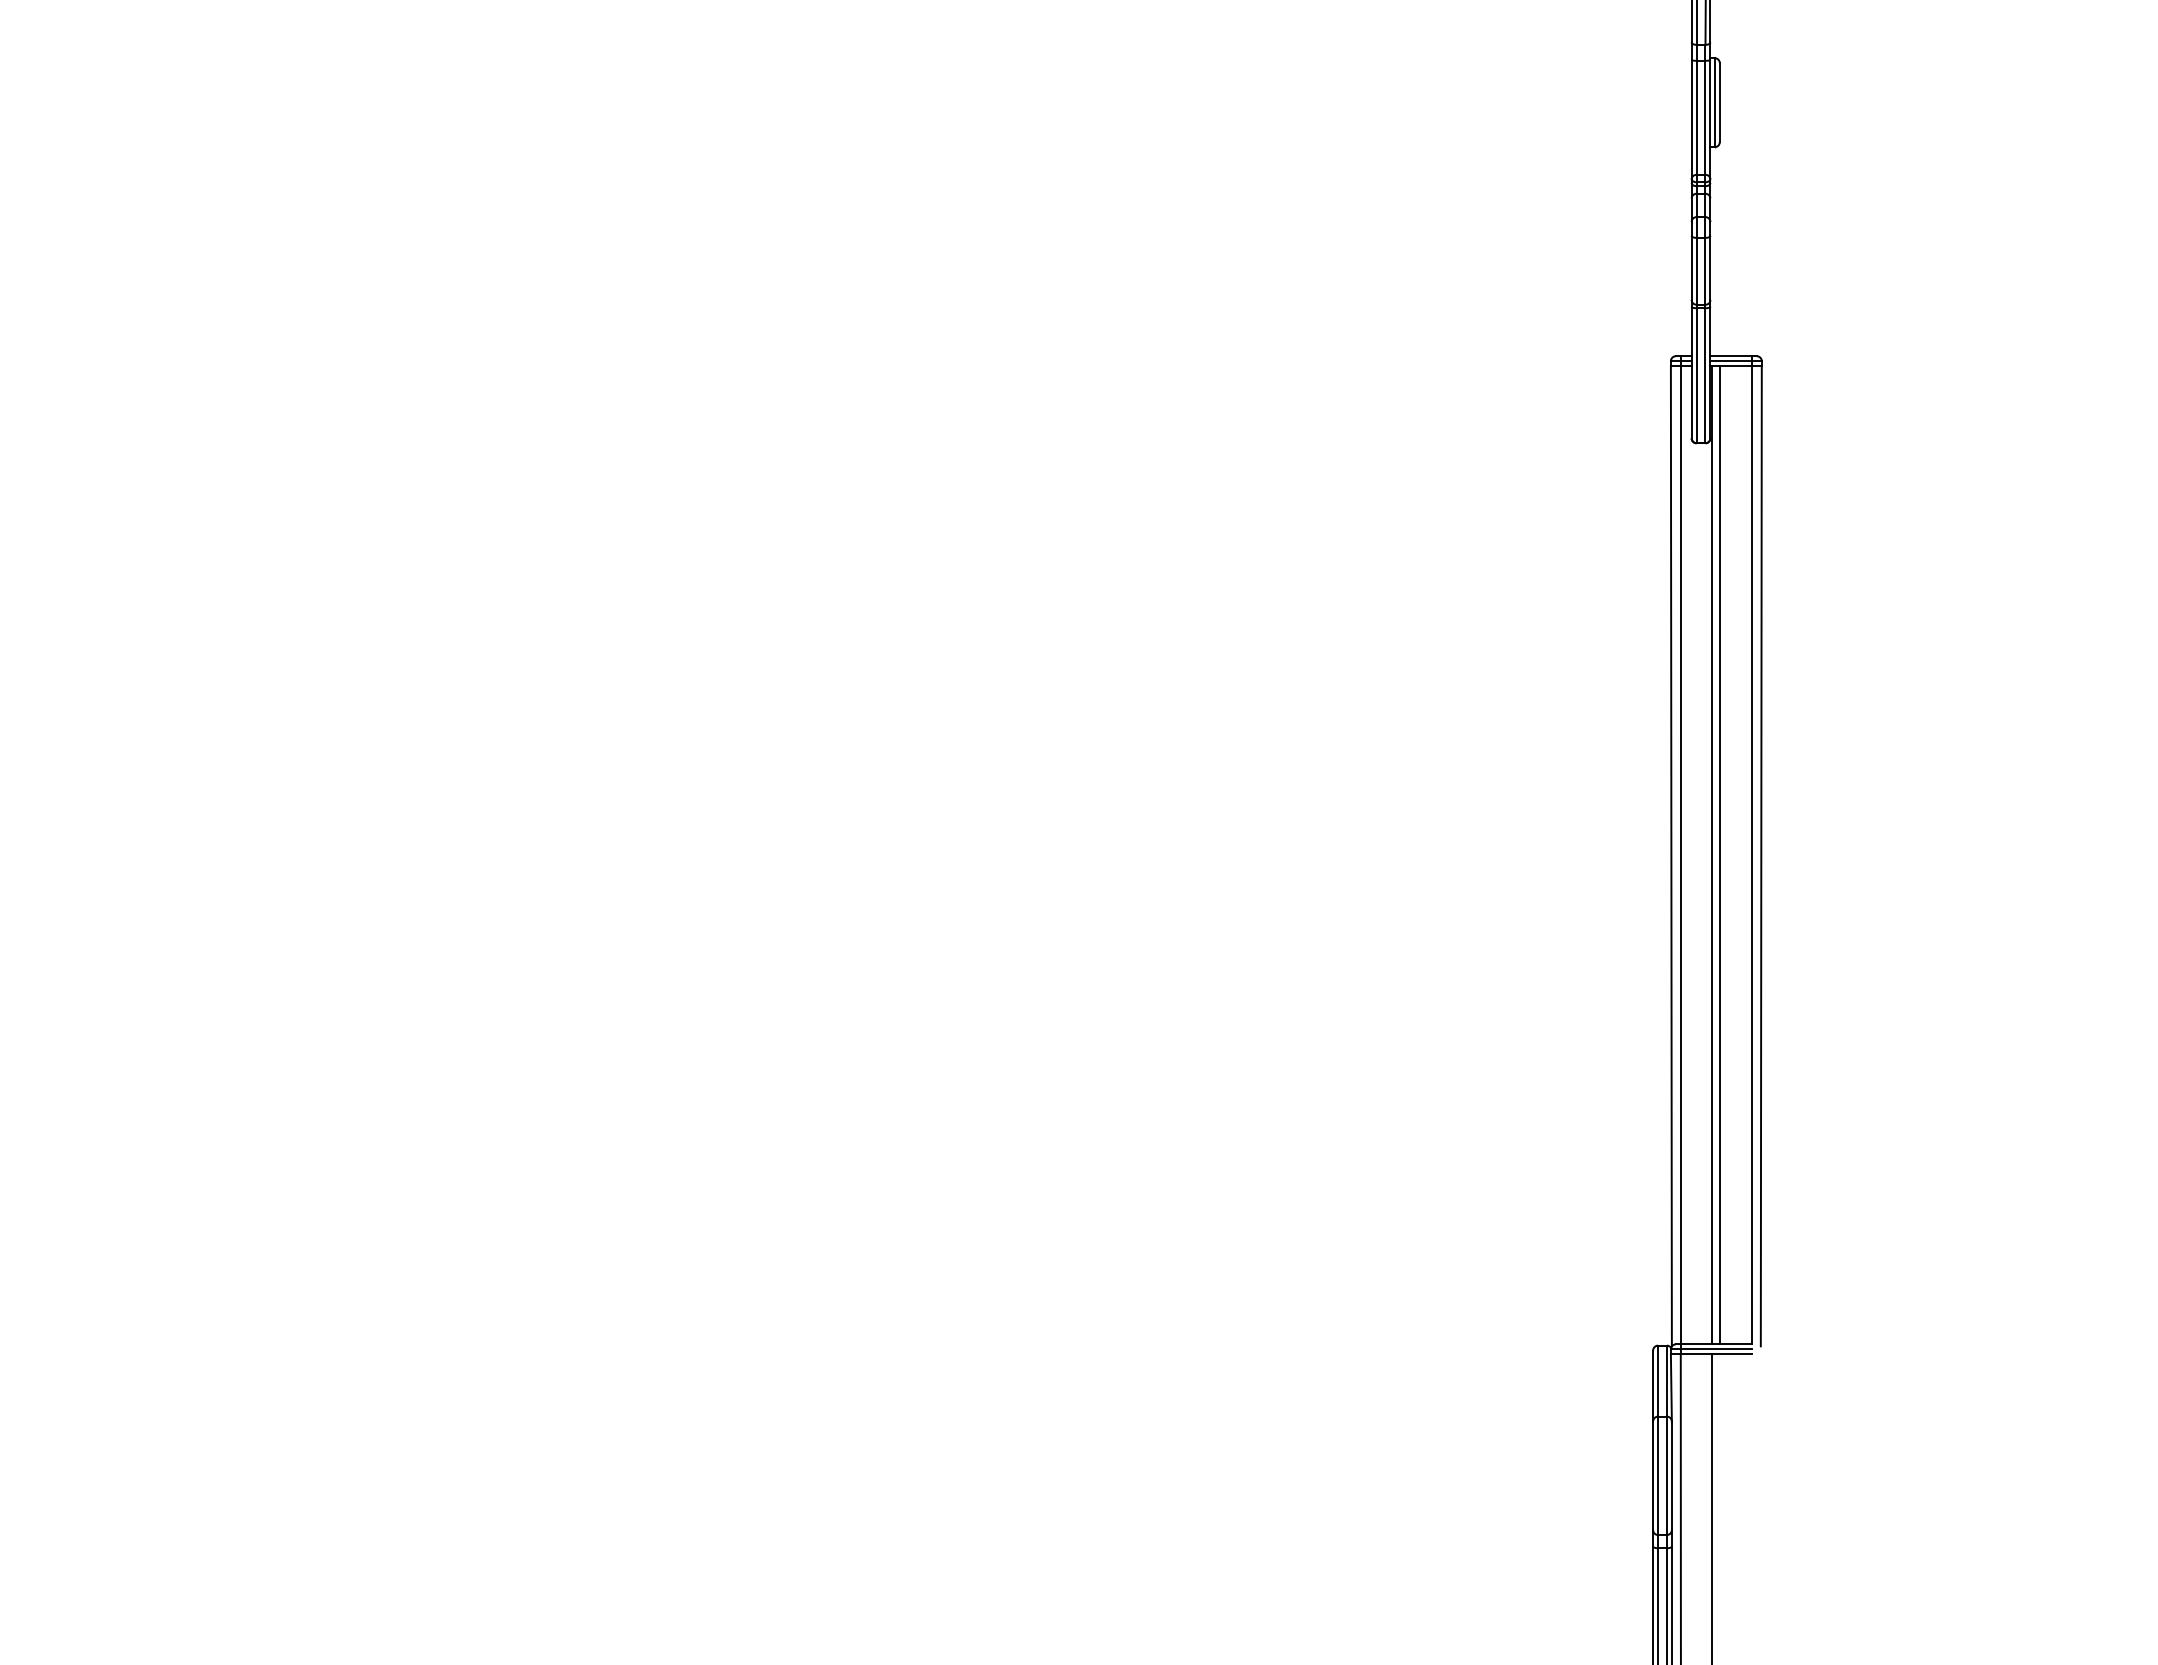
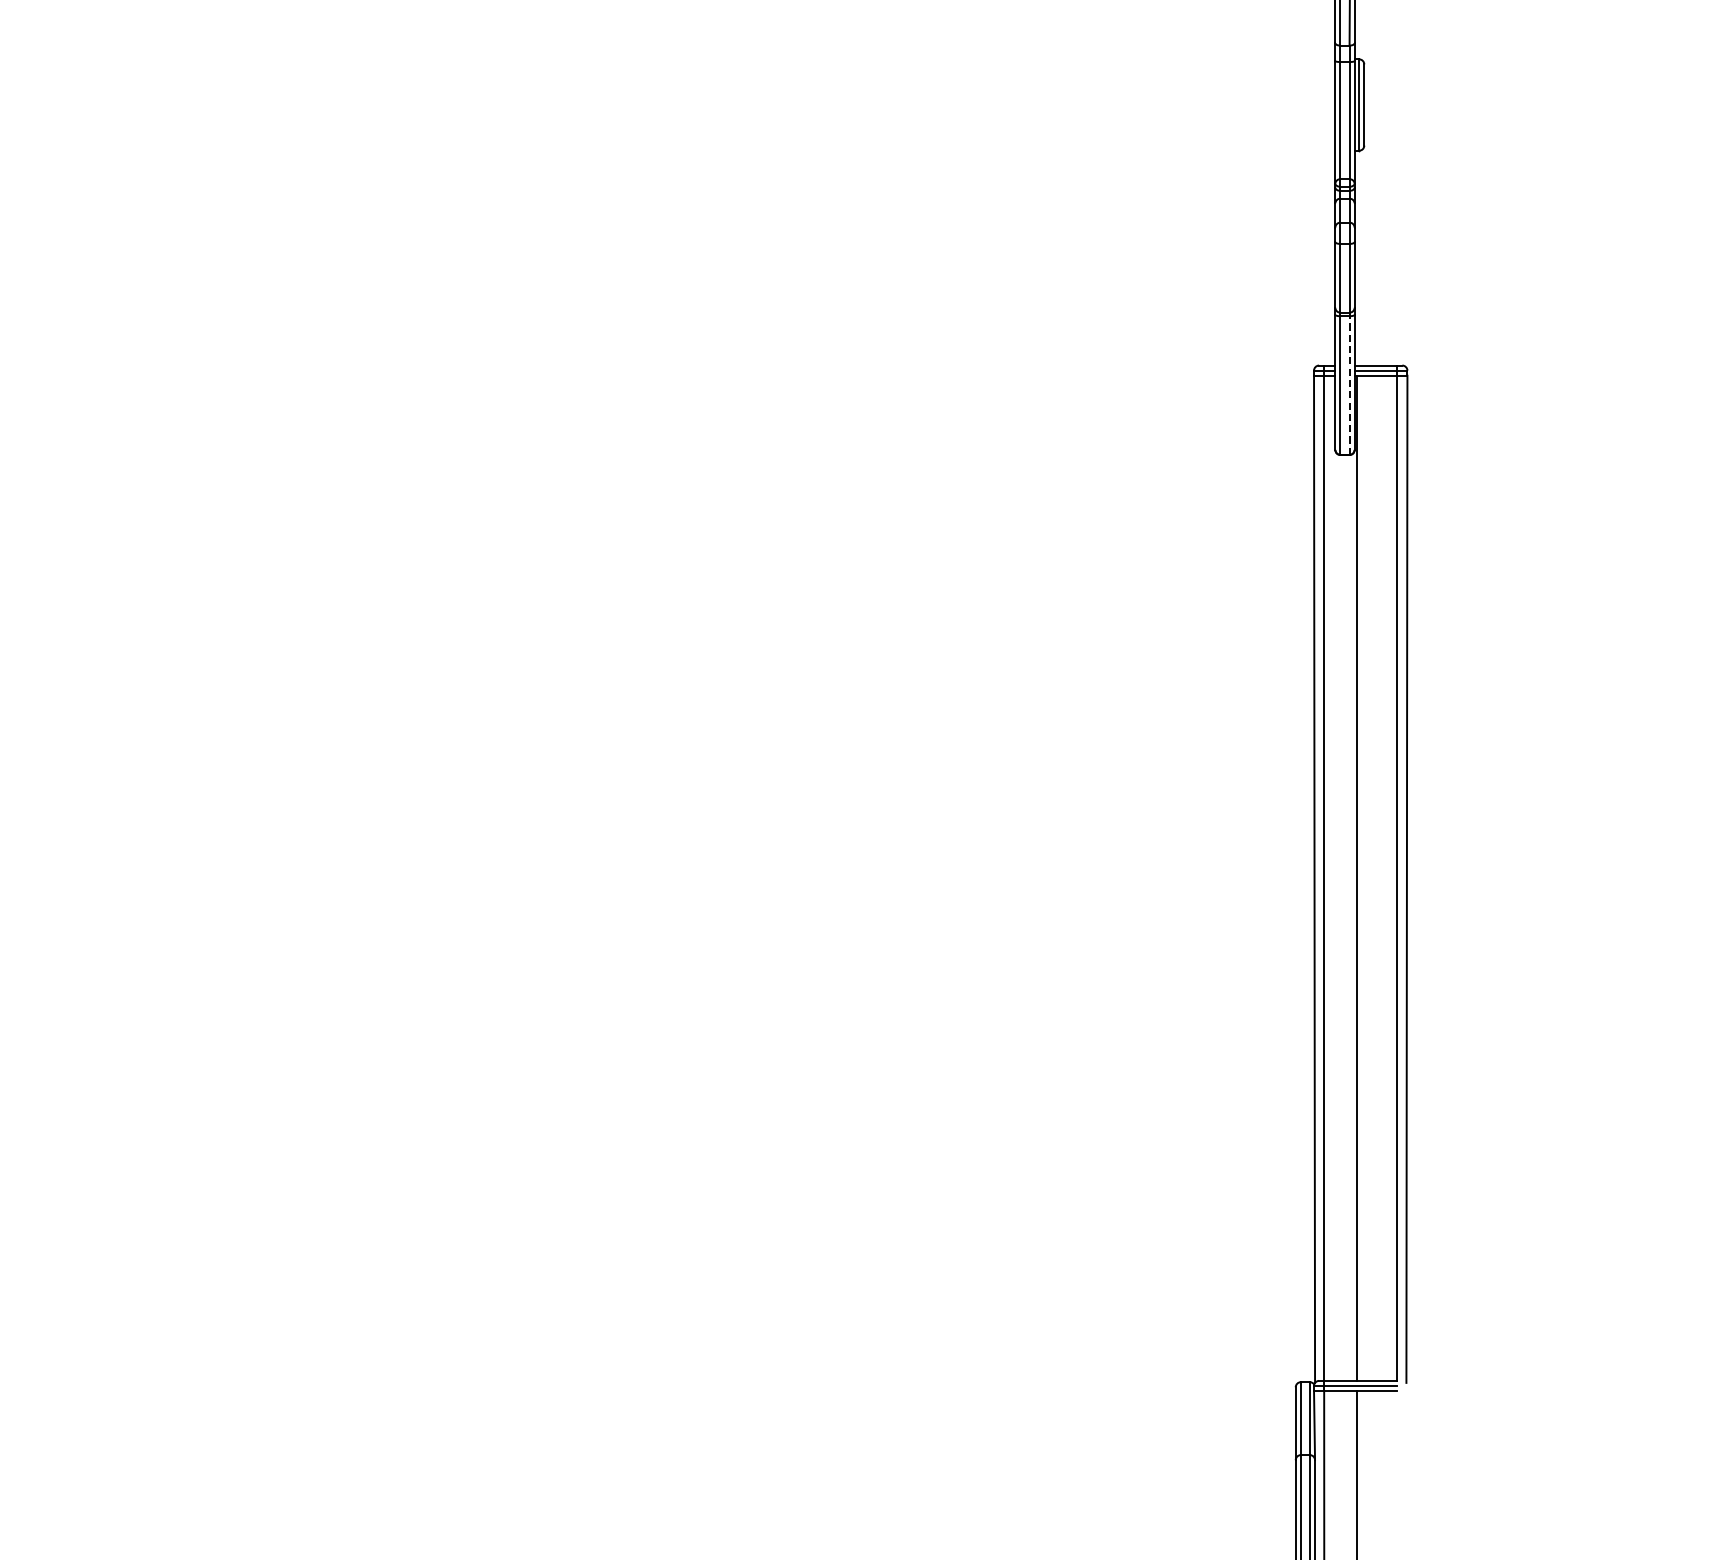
line: (1705, 375) -> (1349, 385), solid -> dashed
line: (1720, 855) -> (1364, 878), removed

